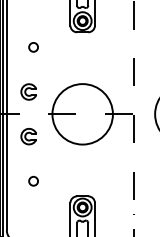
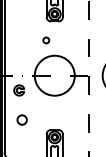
circle: (33, 47) -> (46, 40), moved
part: (27, 91) -> (18, 60), removed
circle: (33, 180) -> (22, 119), size x1.6

